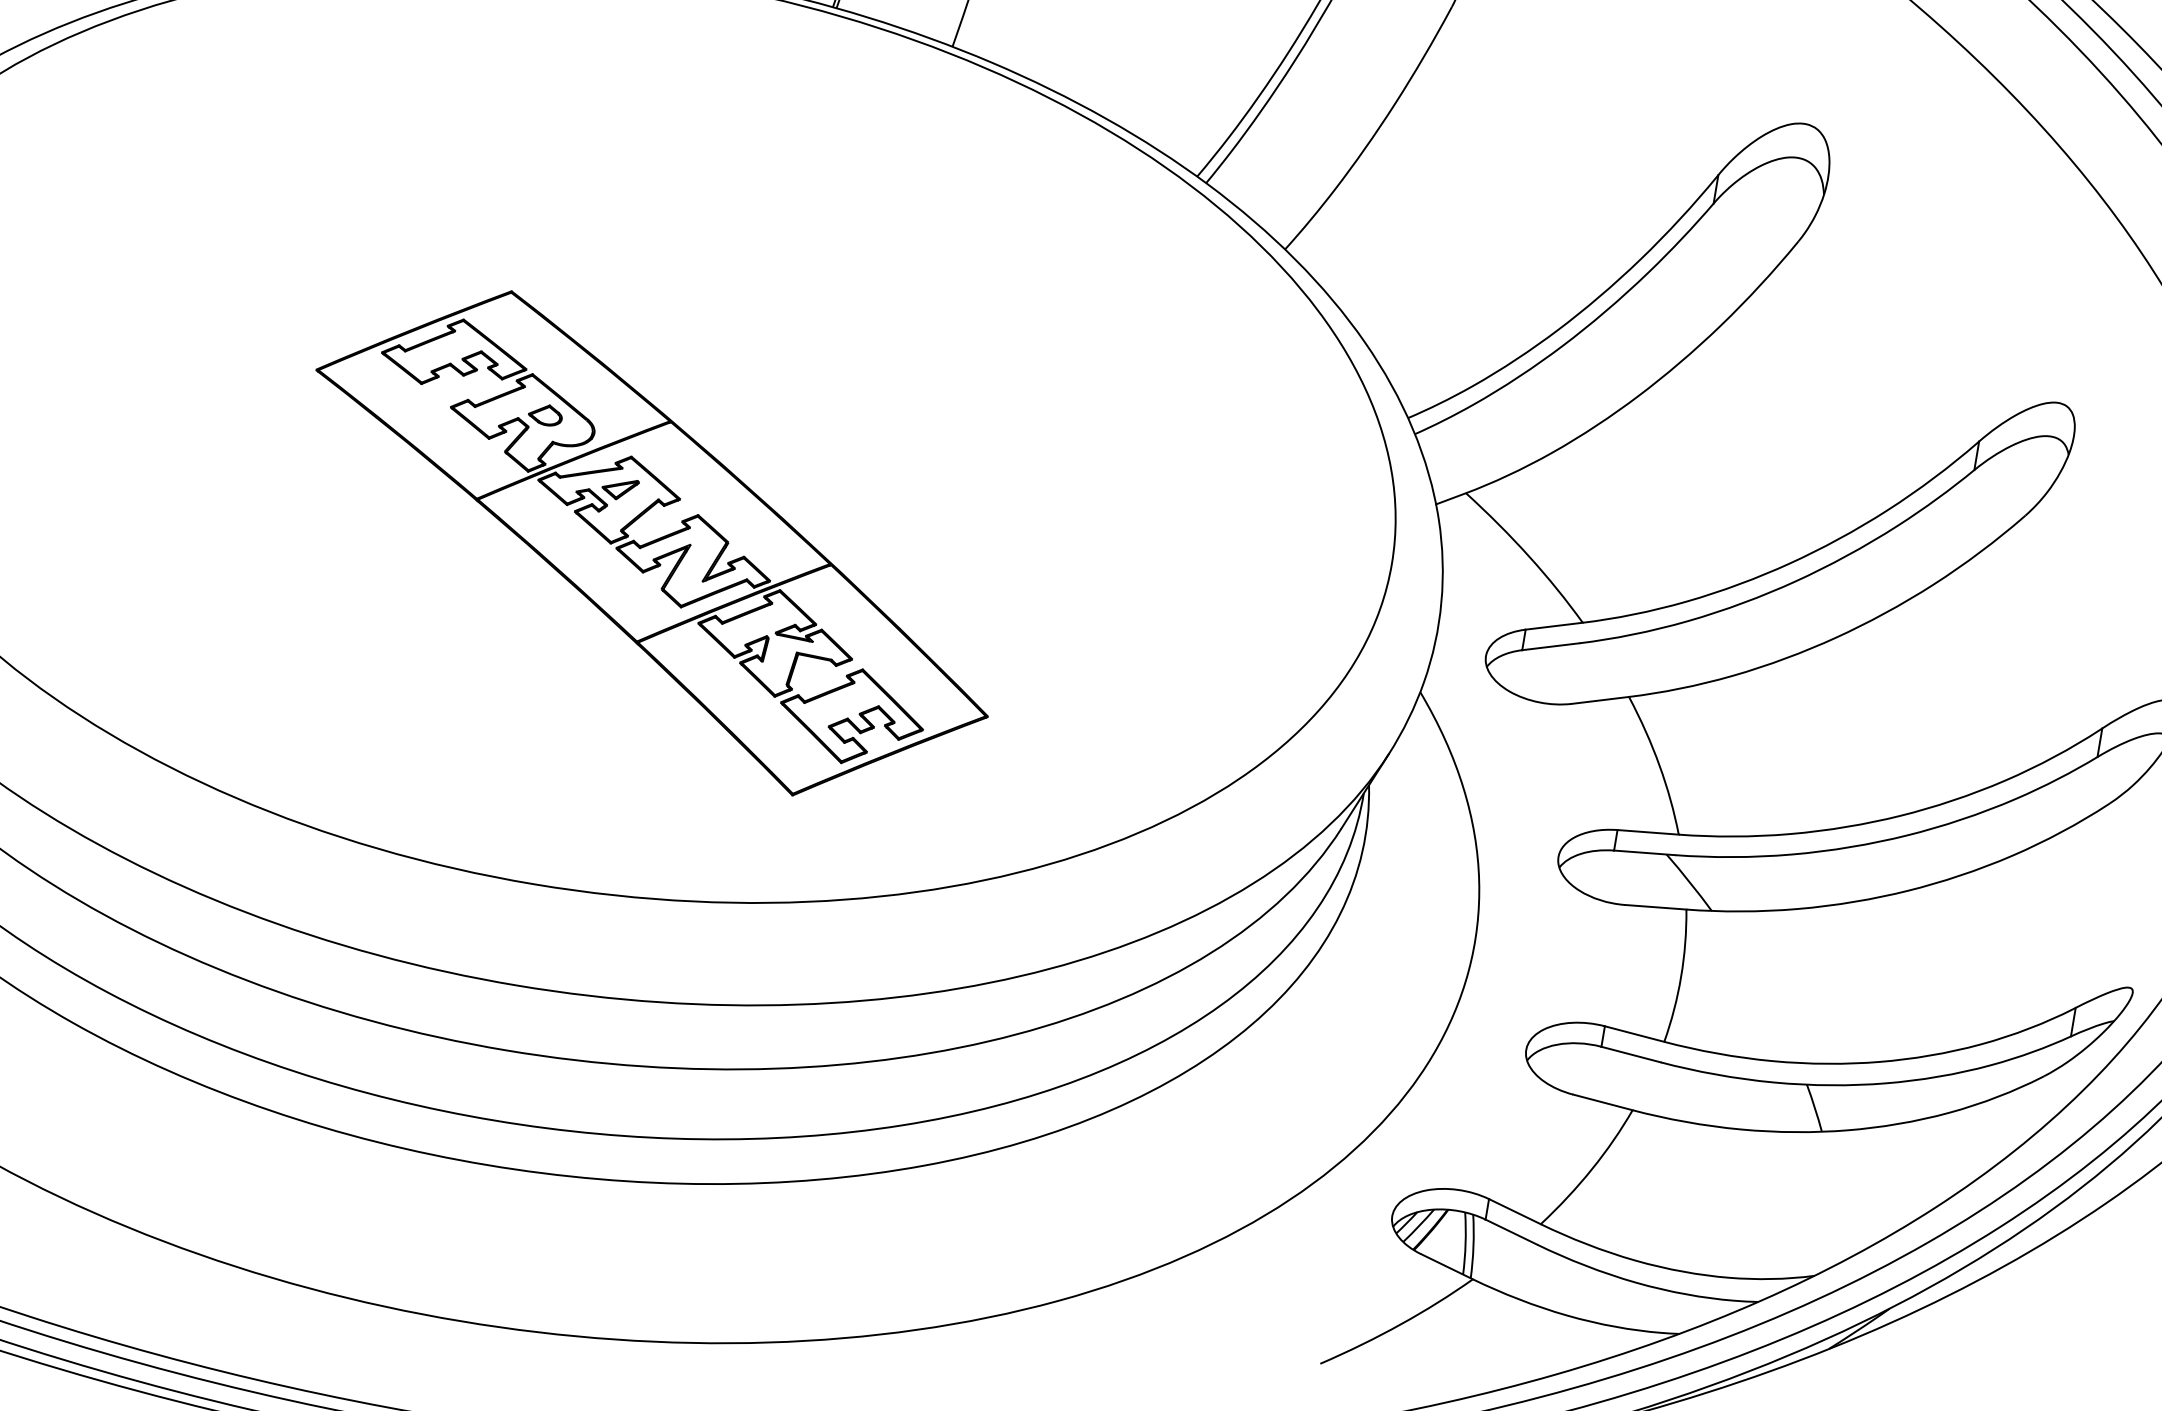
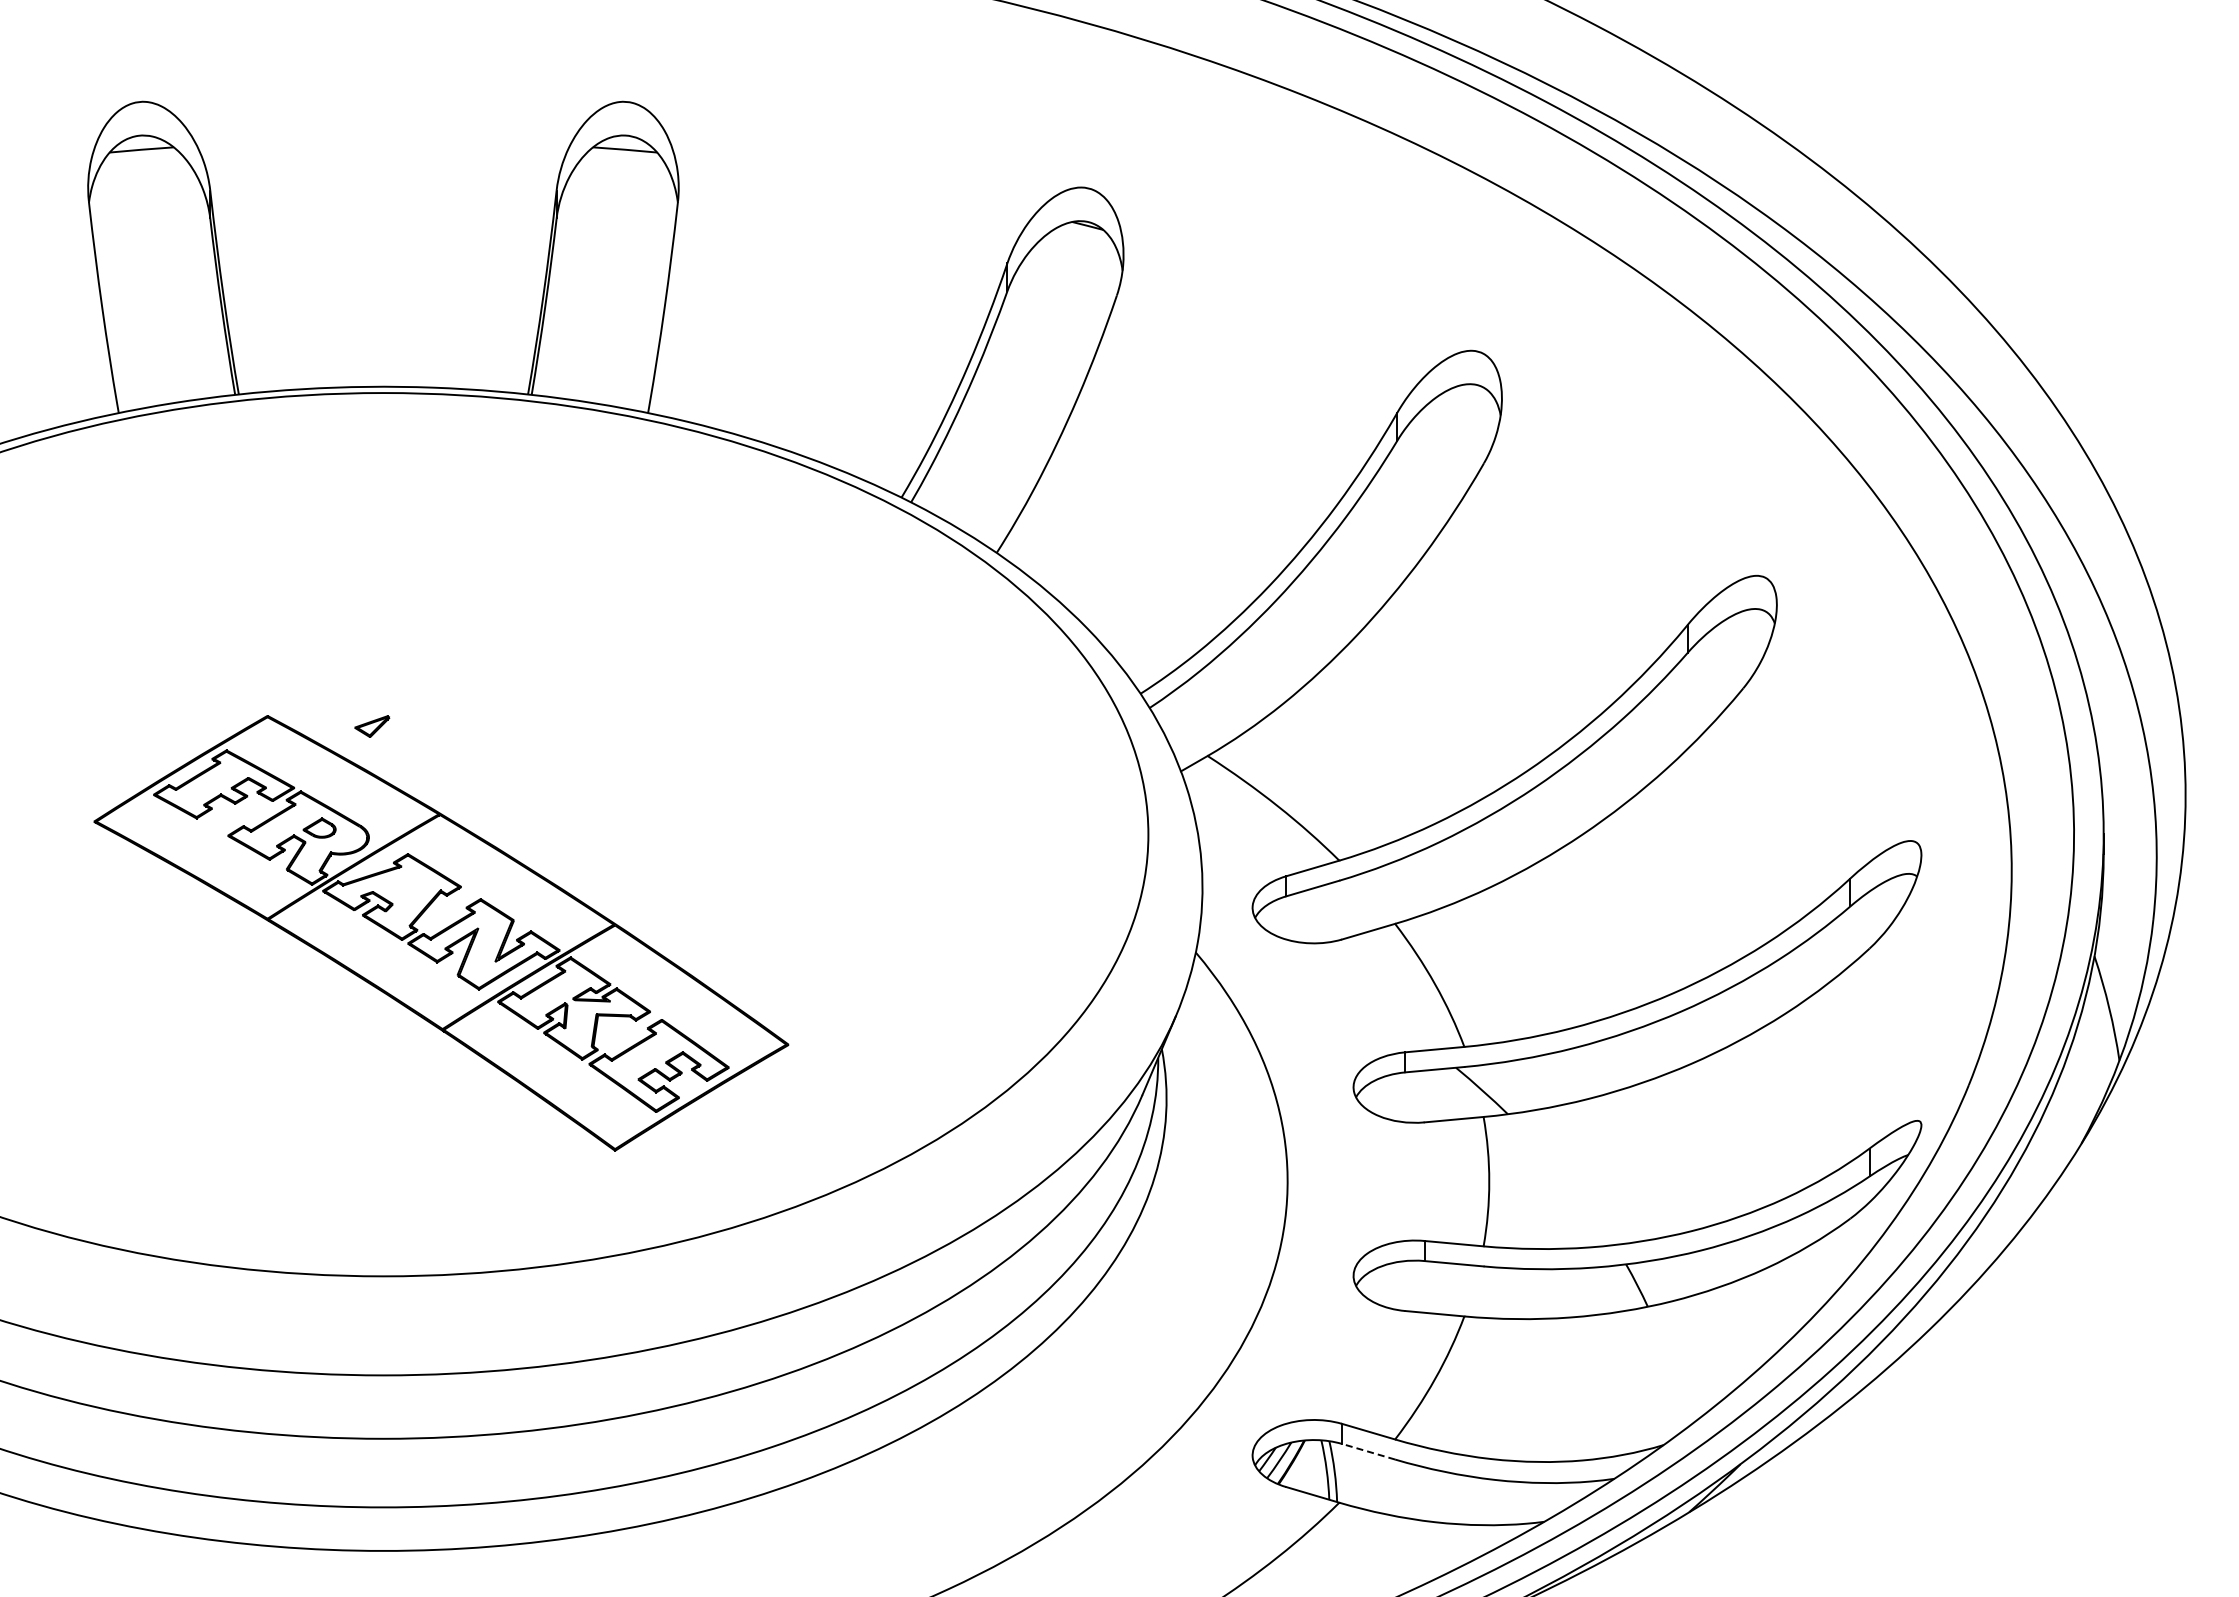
part: (620, 488) -> (372, 726), moved
line: (1511, 1231) -> (1368, 1451), solid -> dashed

